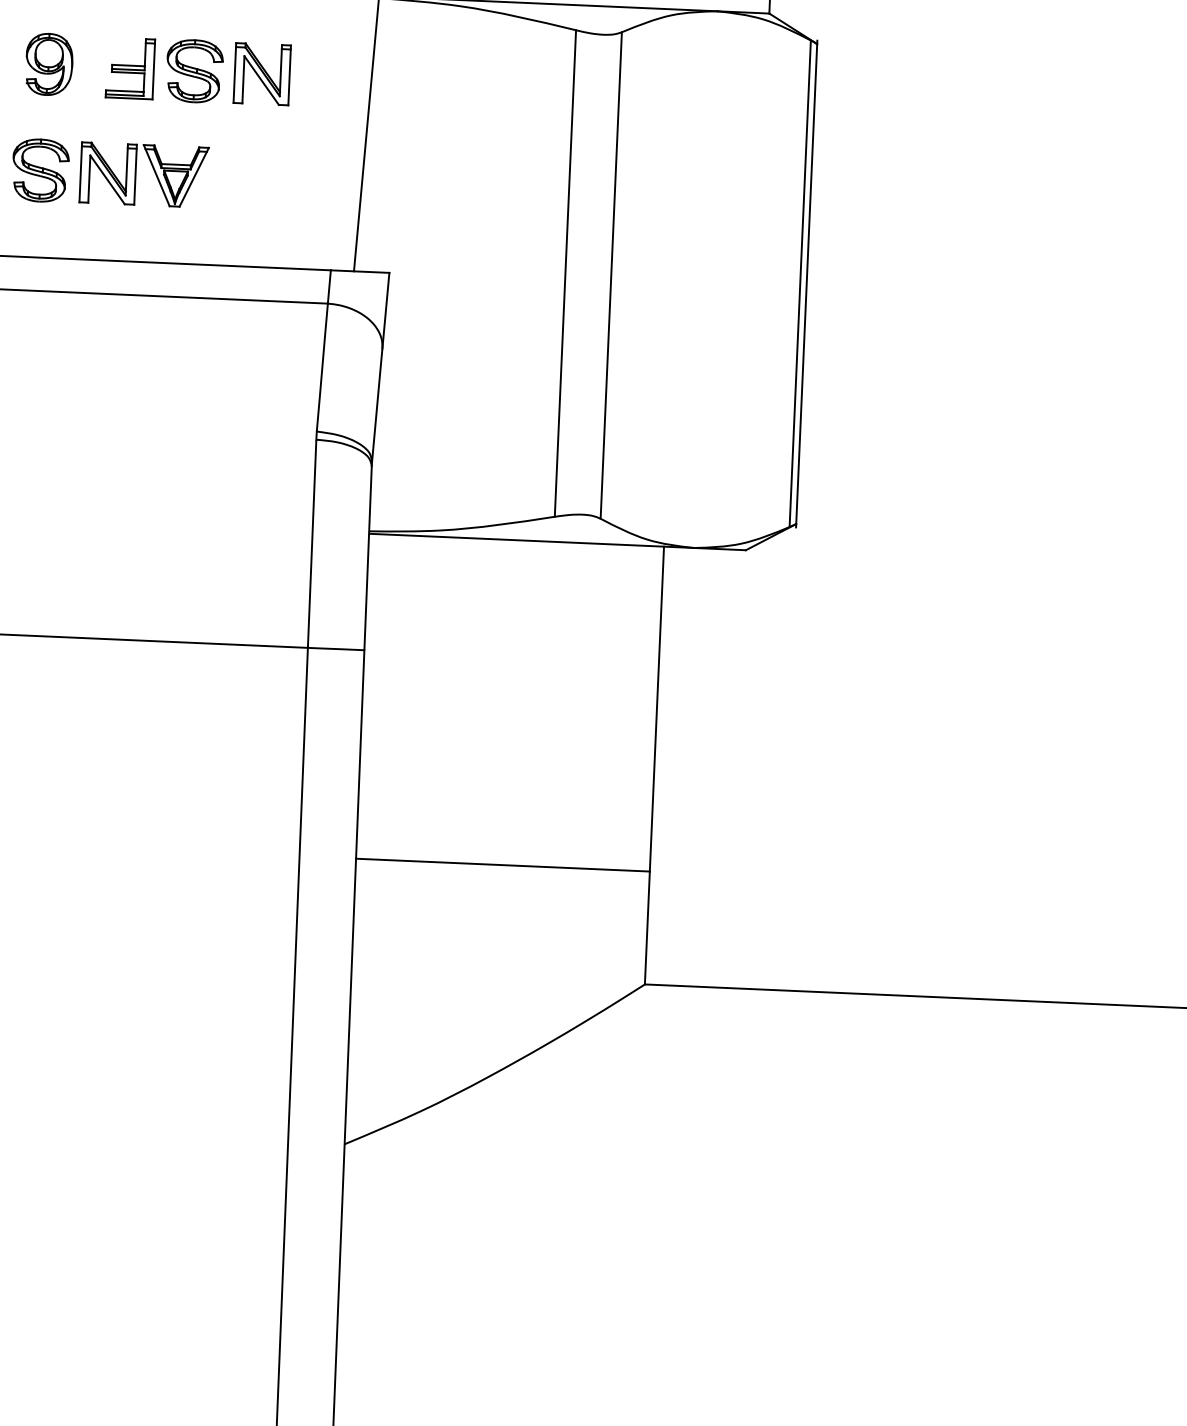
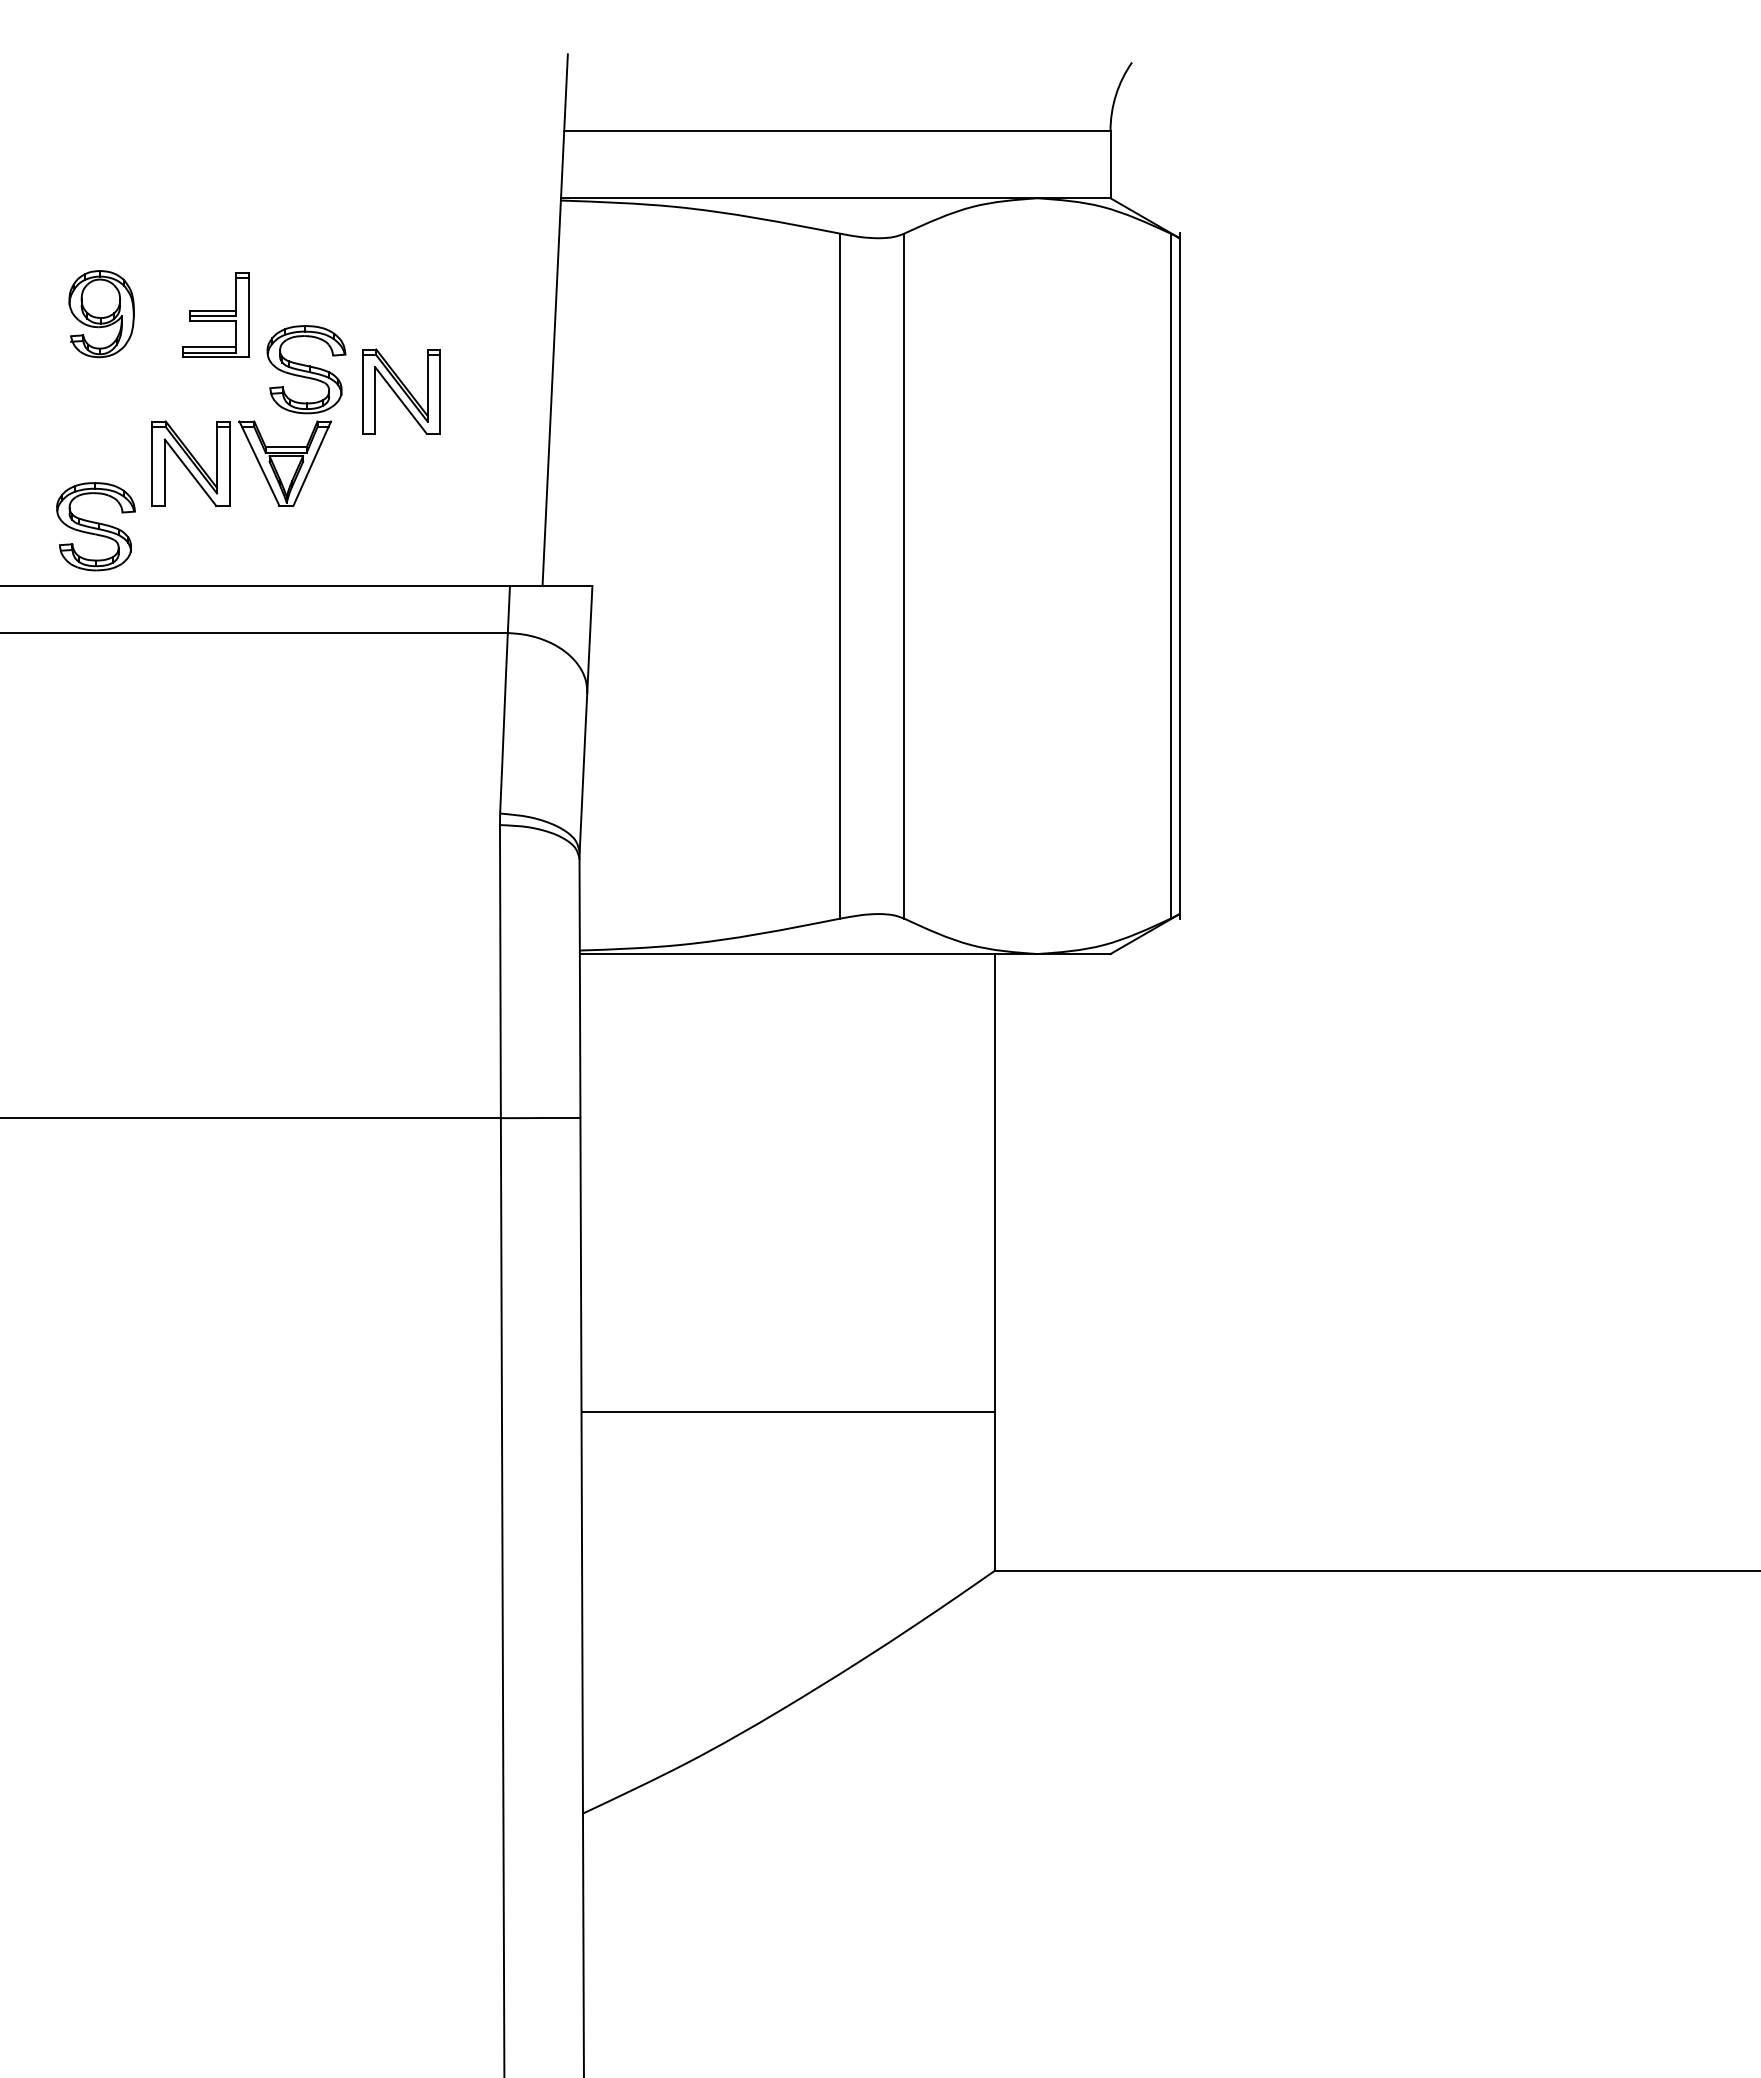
part: (194, 71) -> (306, 369), moved
part: (262, 74) -> (401, 391), moved
part: (40, 170) -> (95, 526), moved

